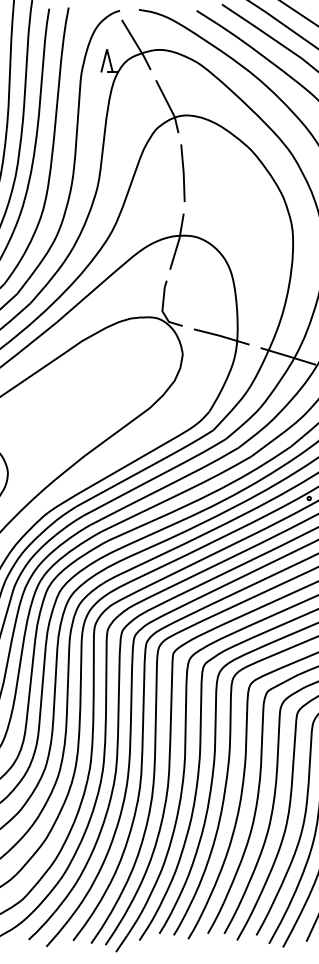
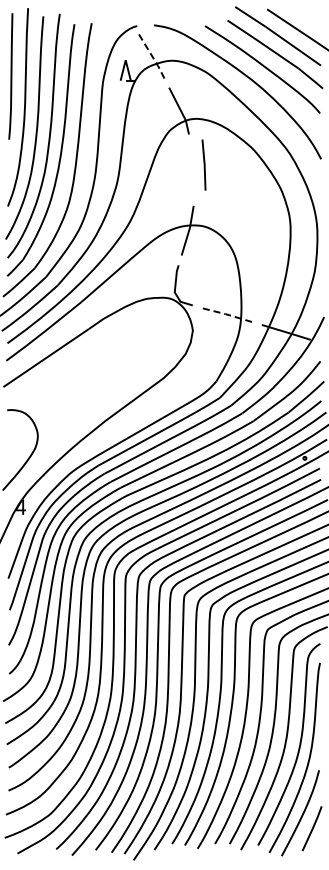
line: (137, 45) -> (152, 56), solid -> dashed
line: (182, 172) -> (203, 164), moved
line: (220, 336) -> (226, 314), solid -> dashed

